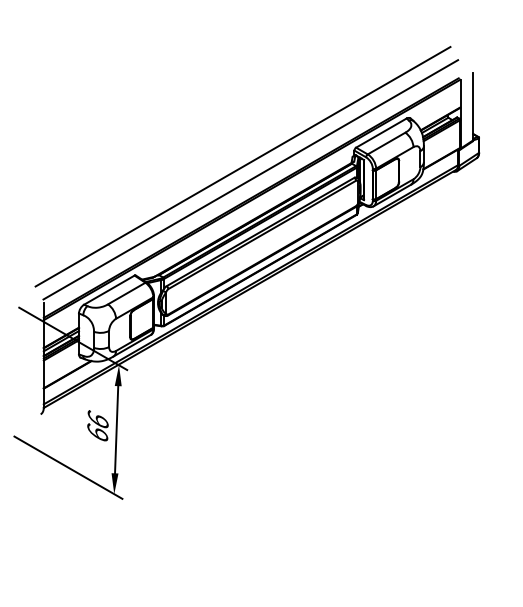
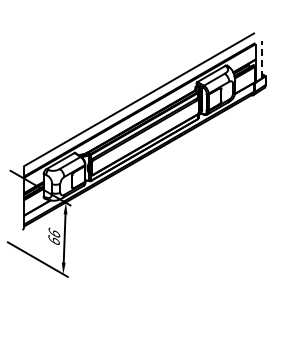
line: (473, 107) -> (262, 59), solid -> dashed
line: (242, 166) -> (134, 92), removed

